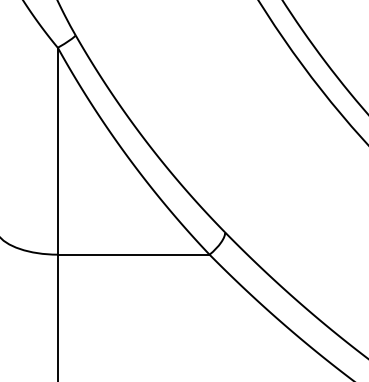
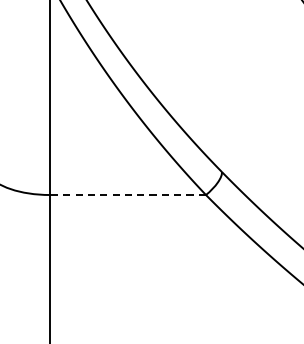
line: (133, 254) -> (127, 194), solid -> dashed

